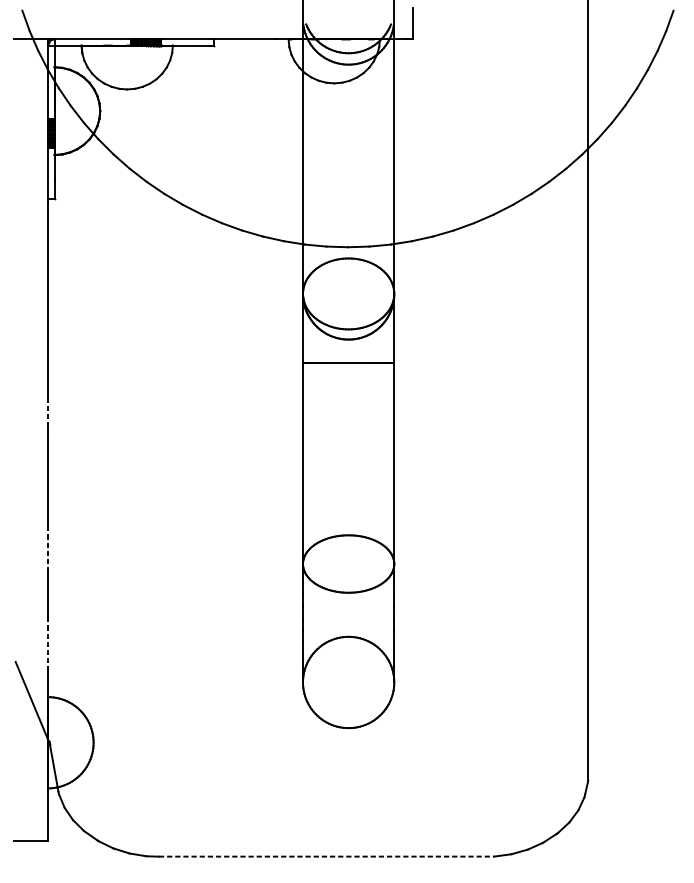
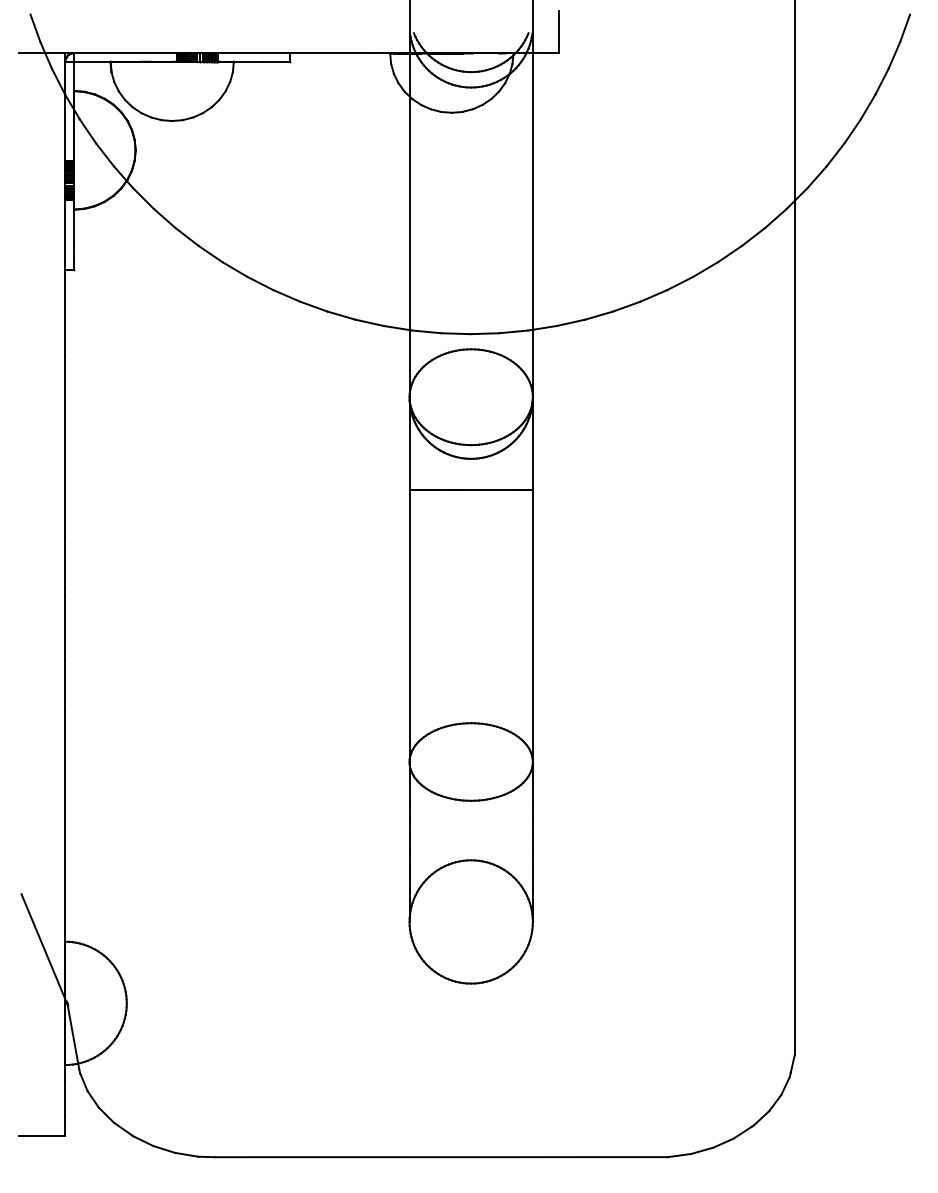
line: (48, 410) -> (65, 554), dashed -> solid
line: (48, 548) -> (65, 740), dashed -> solid
line: (48, 643) -> (65, 869), dashed -> solid
line: (327, 856) -> (442, 1157), dashed -> solid

